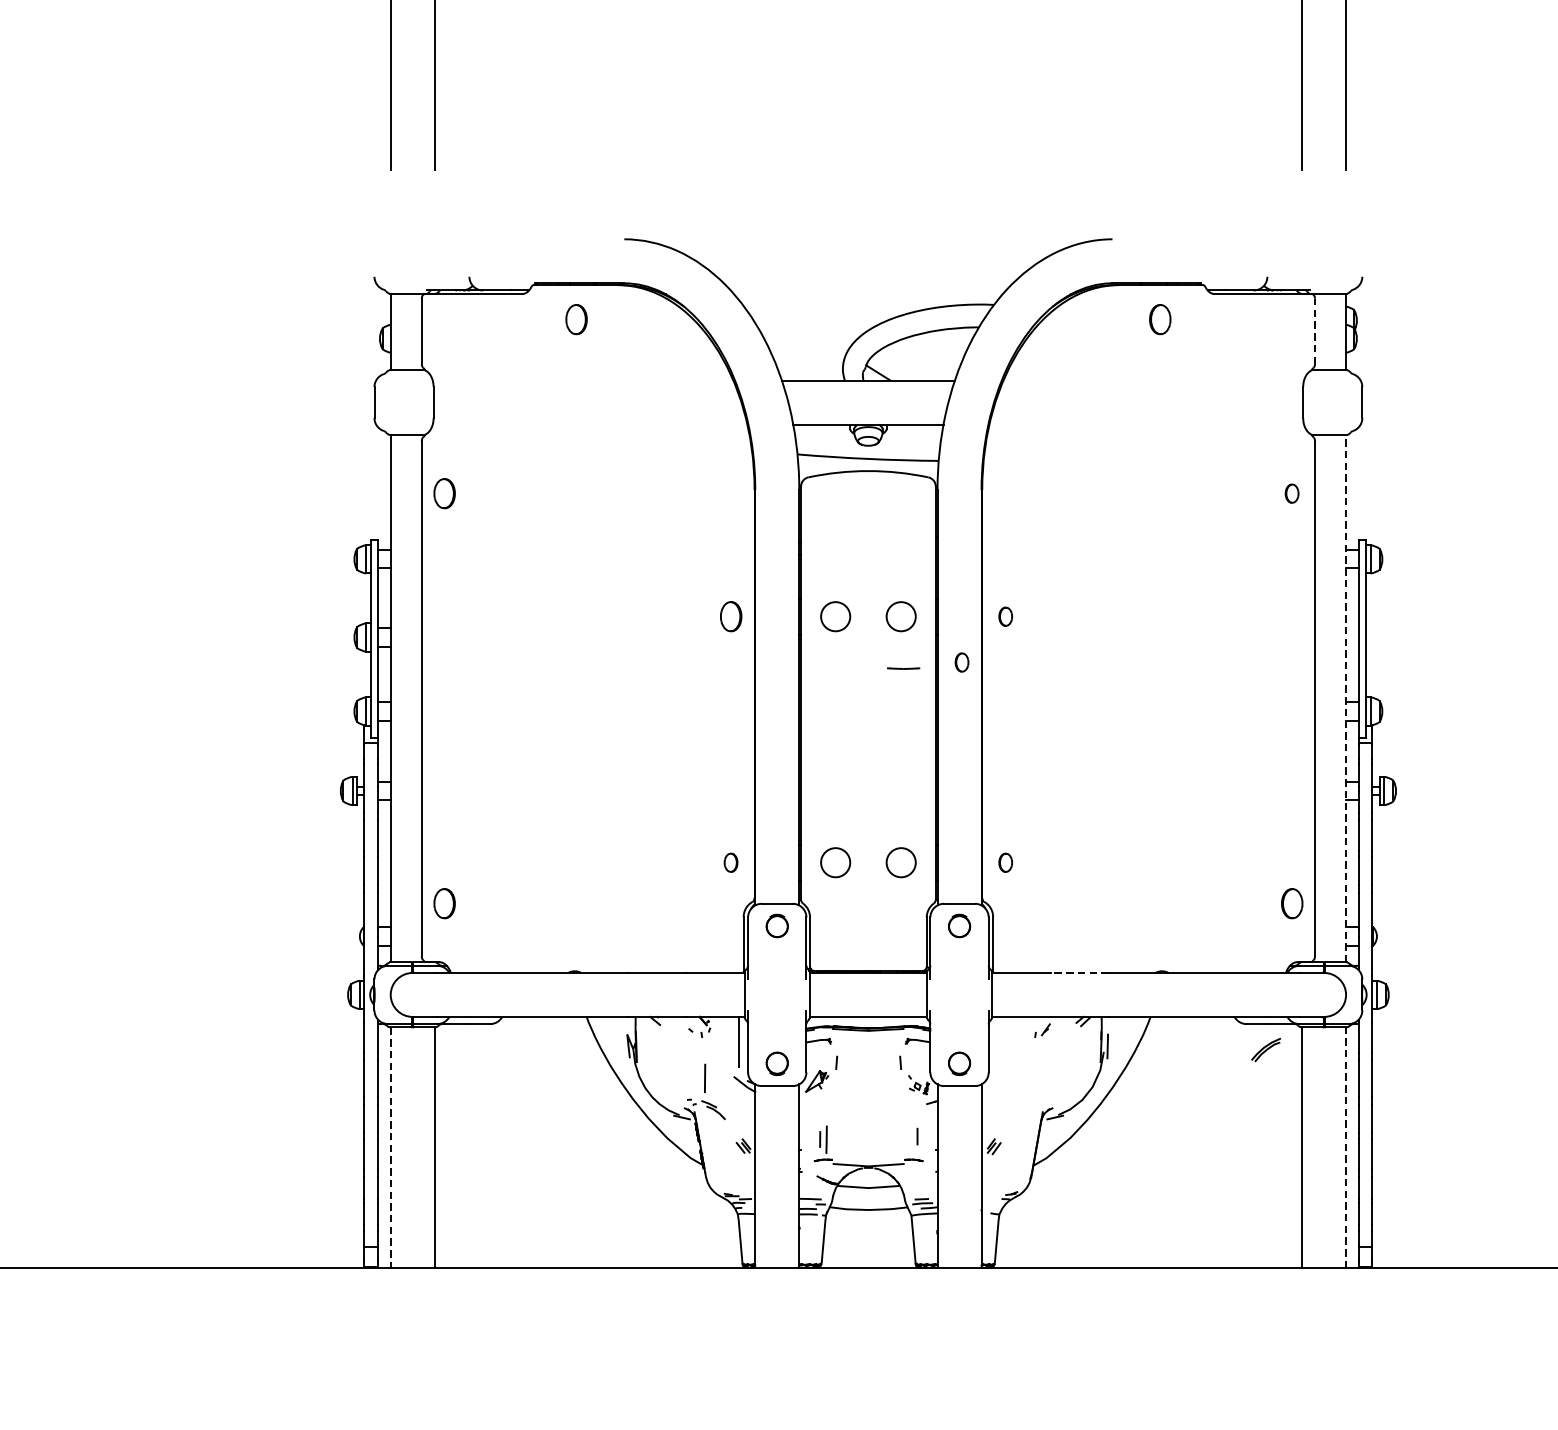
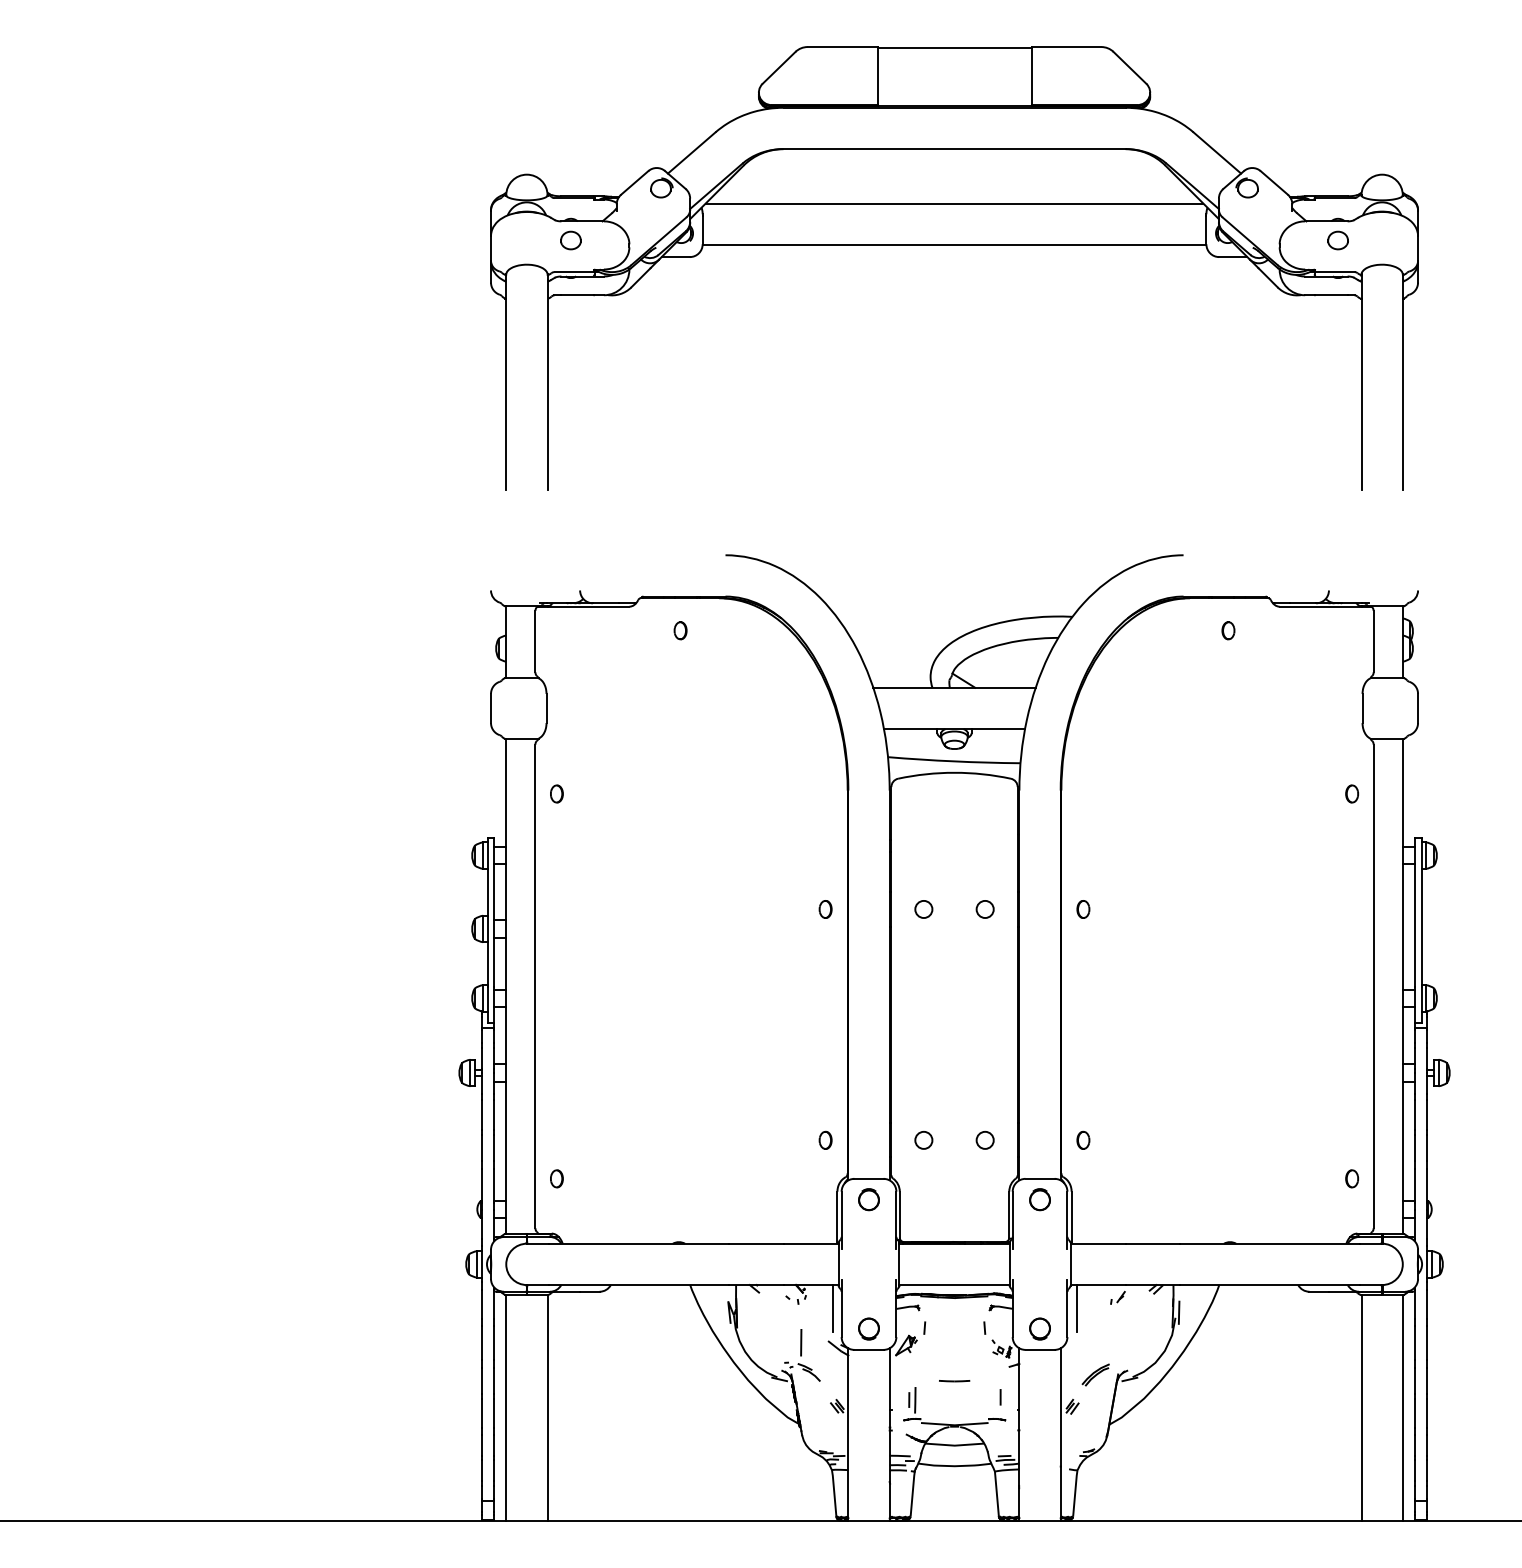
part: (576, 319) -> (680, 630), size x0.62
part: (1160, 319) -> (1228, 630), size x0.62
line: (1314, 331) -> (1373, 641), dashed -> solid
part: (444, 493) -> (556, 793), size x0.62
part: (730, 616) -> (825, 909), size x0.62
circle: (835, 616) -> (923, 909), size x0.62
circle: (900, 616) -> (984, 909), size x0.62
part: (962, 662) -> (1042, 952), removed
line: (903, 668) -> (954, 1381), moved
line: (1345, 697) -> (1402, 985), dashed -> solid
circle: (835, 862) -> (923, 1140), size x0.62
circle: (900, 862) -> (984, 1140), size x0.62
part: (444, 903) -> (556, 1178), size x0.62
part: (1291, 903) -> (1351, 1178), size x0.62
line: (1079, 972) -> (1152, 1243), dashed -> solid
line: (998, 1041) -> (1076, 1308), added
part: (1265, 1049) -> (1095, 1374), moved
line: (1345, 1147) -> (1402, 1407), dashed -> solid
line: (390, 1148) -> (506, 1408), dashed -> solid

